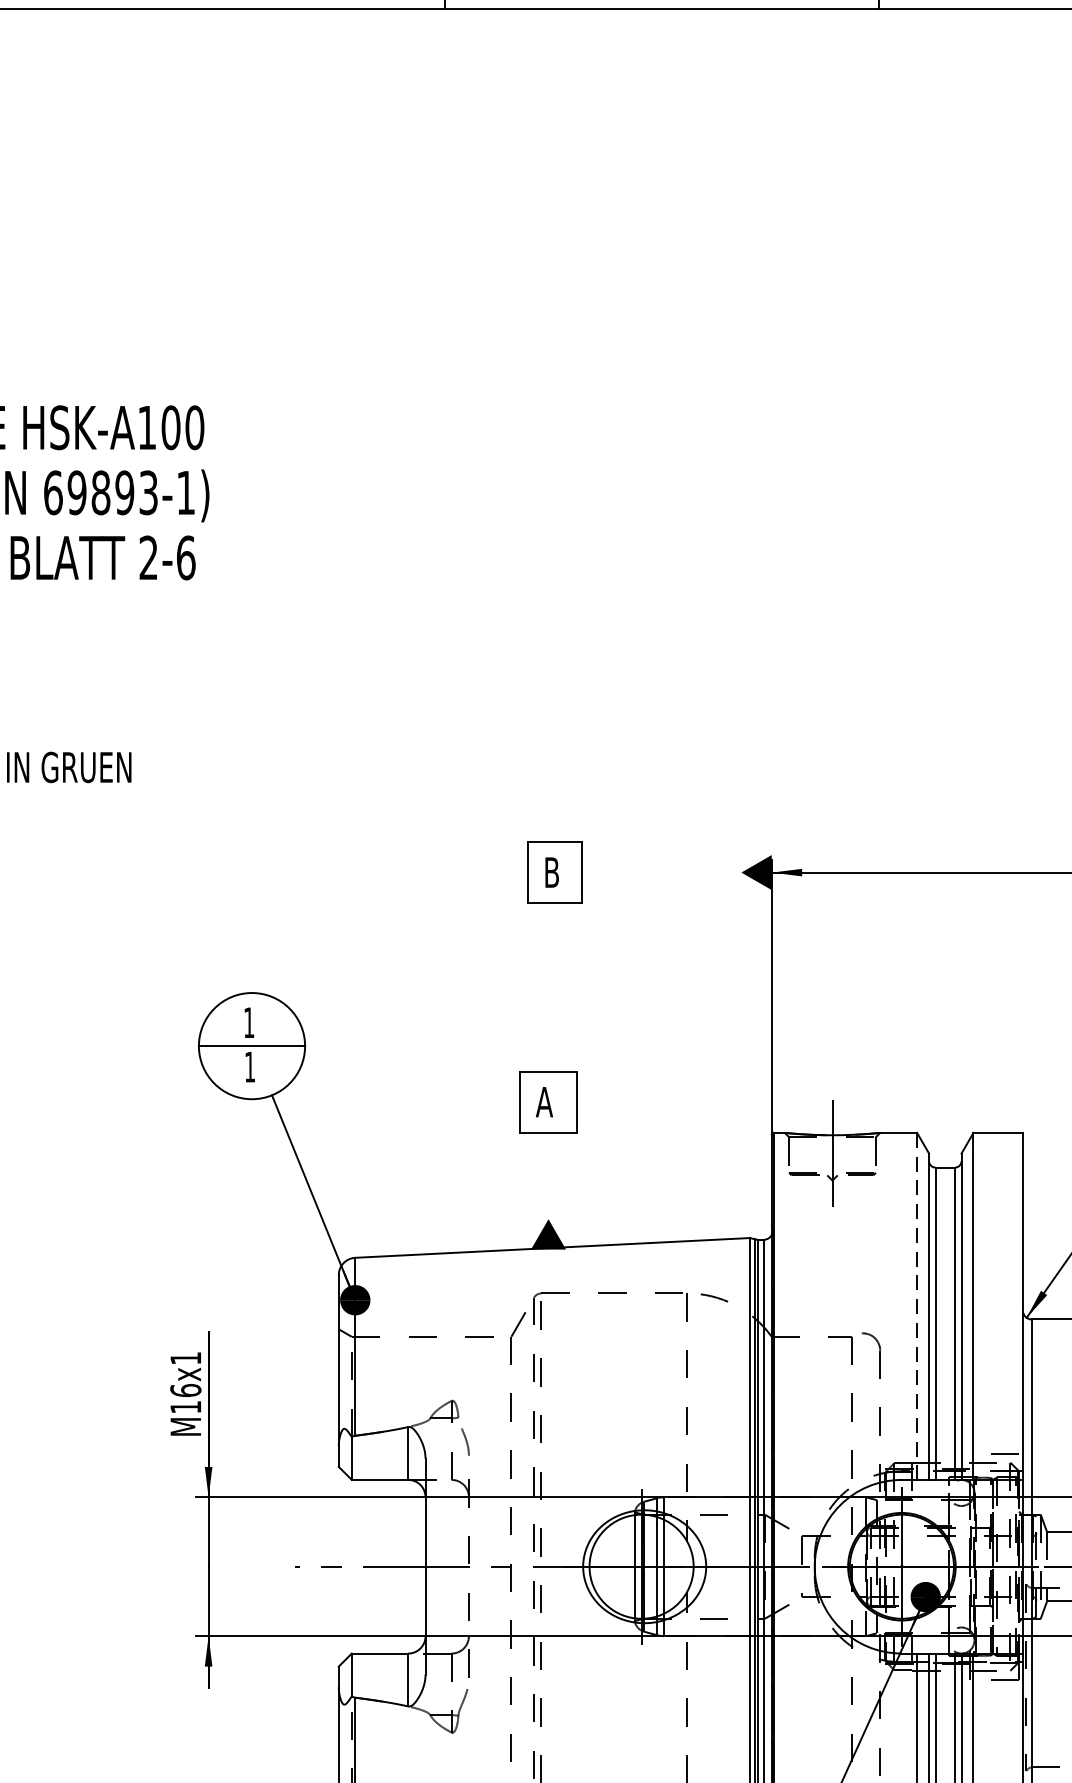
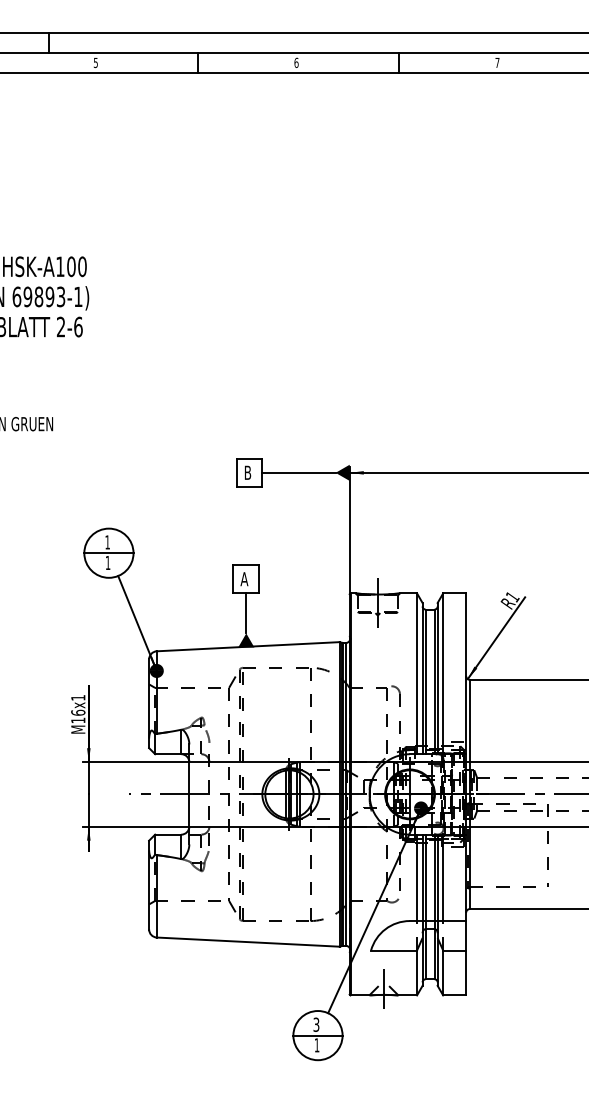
line: (661, 871) -> (298, 472), added
line: (548, 1176) -> (246, 613), added
line: (918, 1307) -> (417, 674), dashed -> solid

